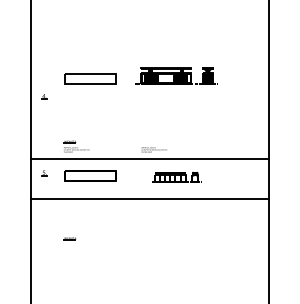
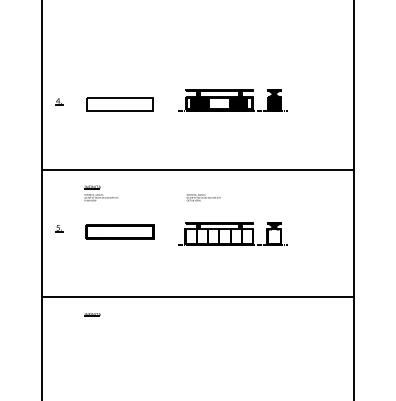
part: (44, 96) -> (59, 101), moved
line: (149, 158) -> (197, 169), moved
part: (176, 177) -> (232, 233), size x1.67
line: (149, 199) -> (197, 297), moved

